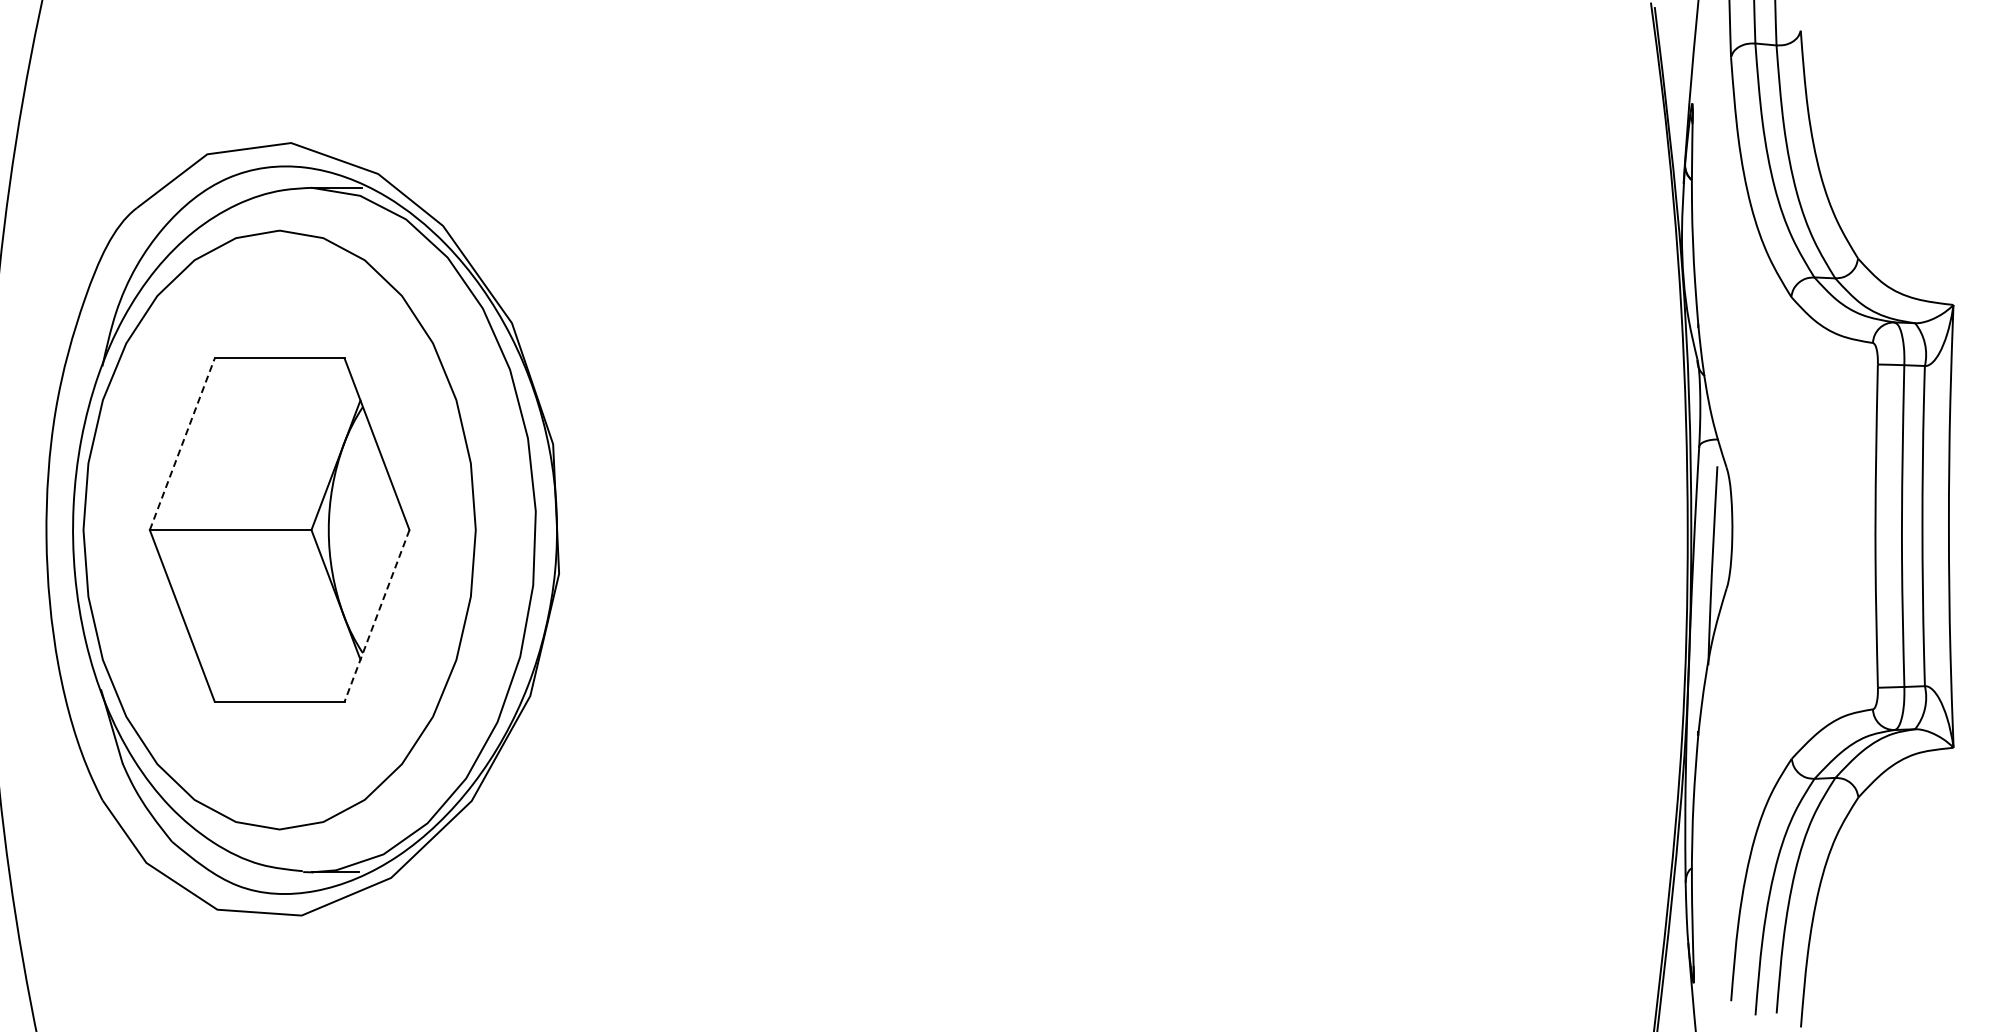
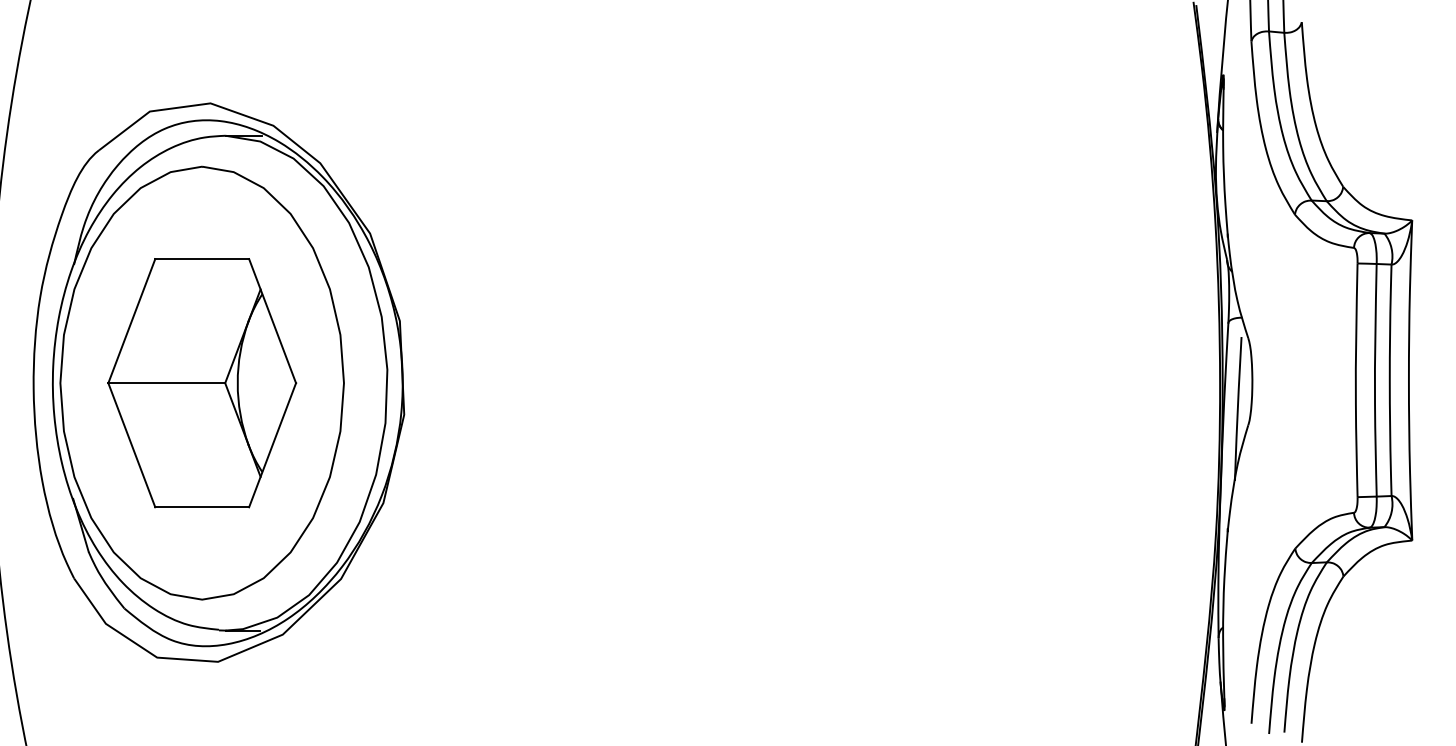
line: (182, 444) -> (131, 321), dashed -> solid
line: (377, 615) -> (272, 444), dashed -> solid

